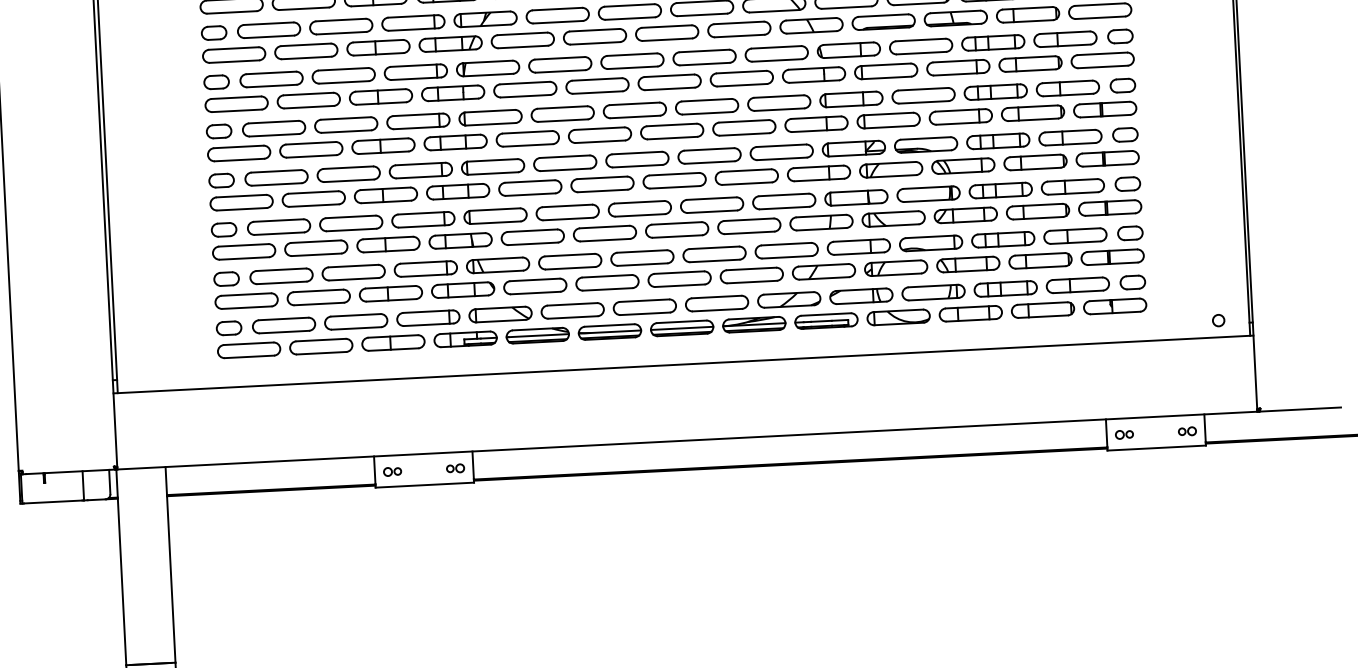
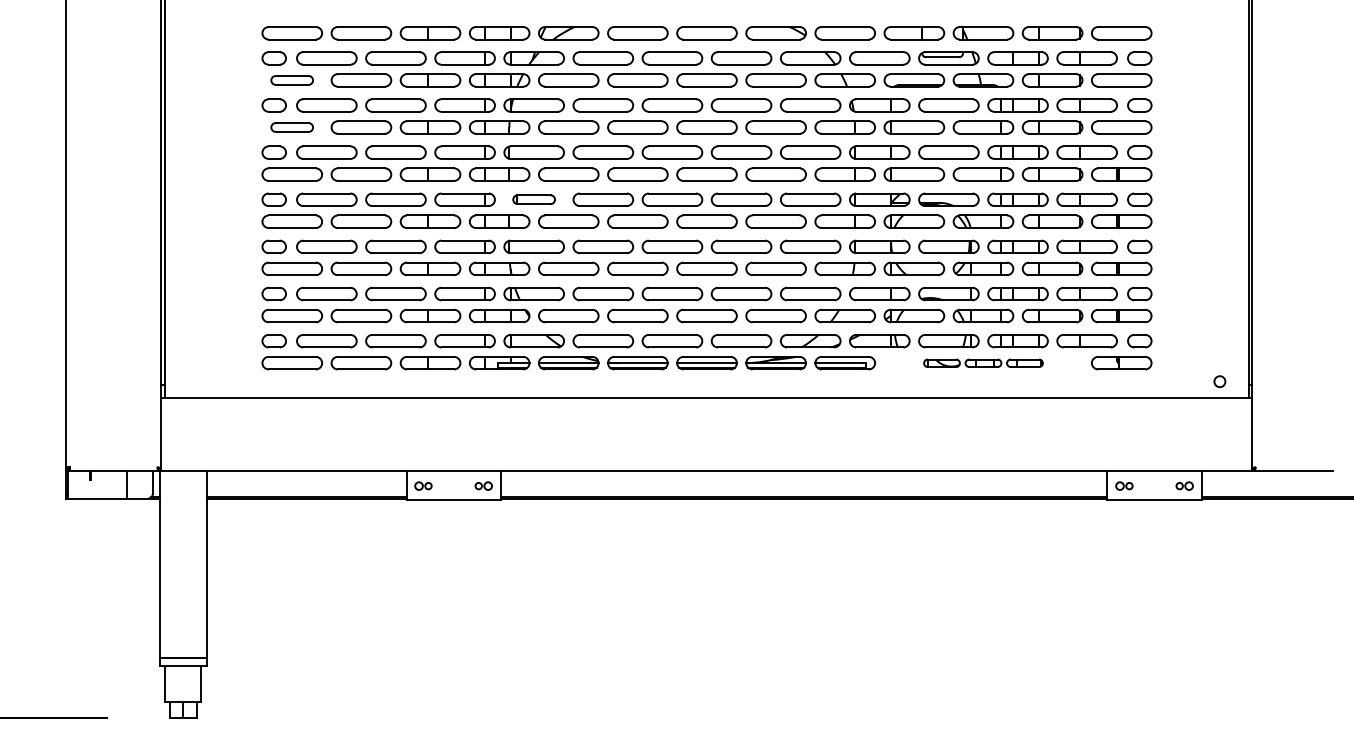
part: (233, 55) -> (291, 80), size x0.7
part: (235, 104) -> (291, 127), size x0.7
part: (492, 166) -> (533, 199), size x0.7
part: (970, 314) -> (983, 363), size x0.6

